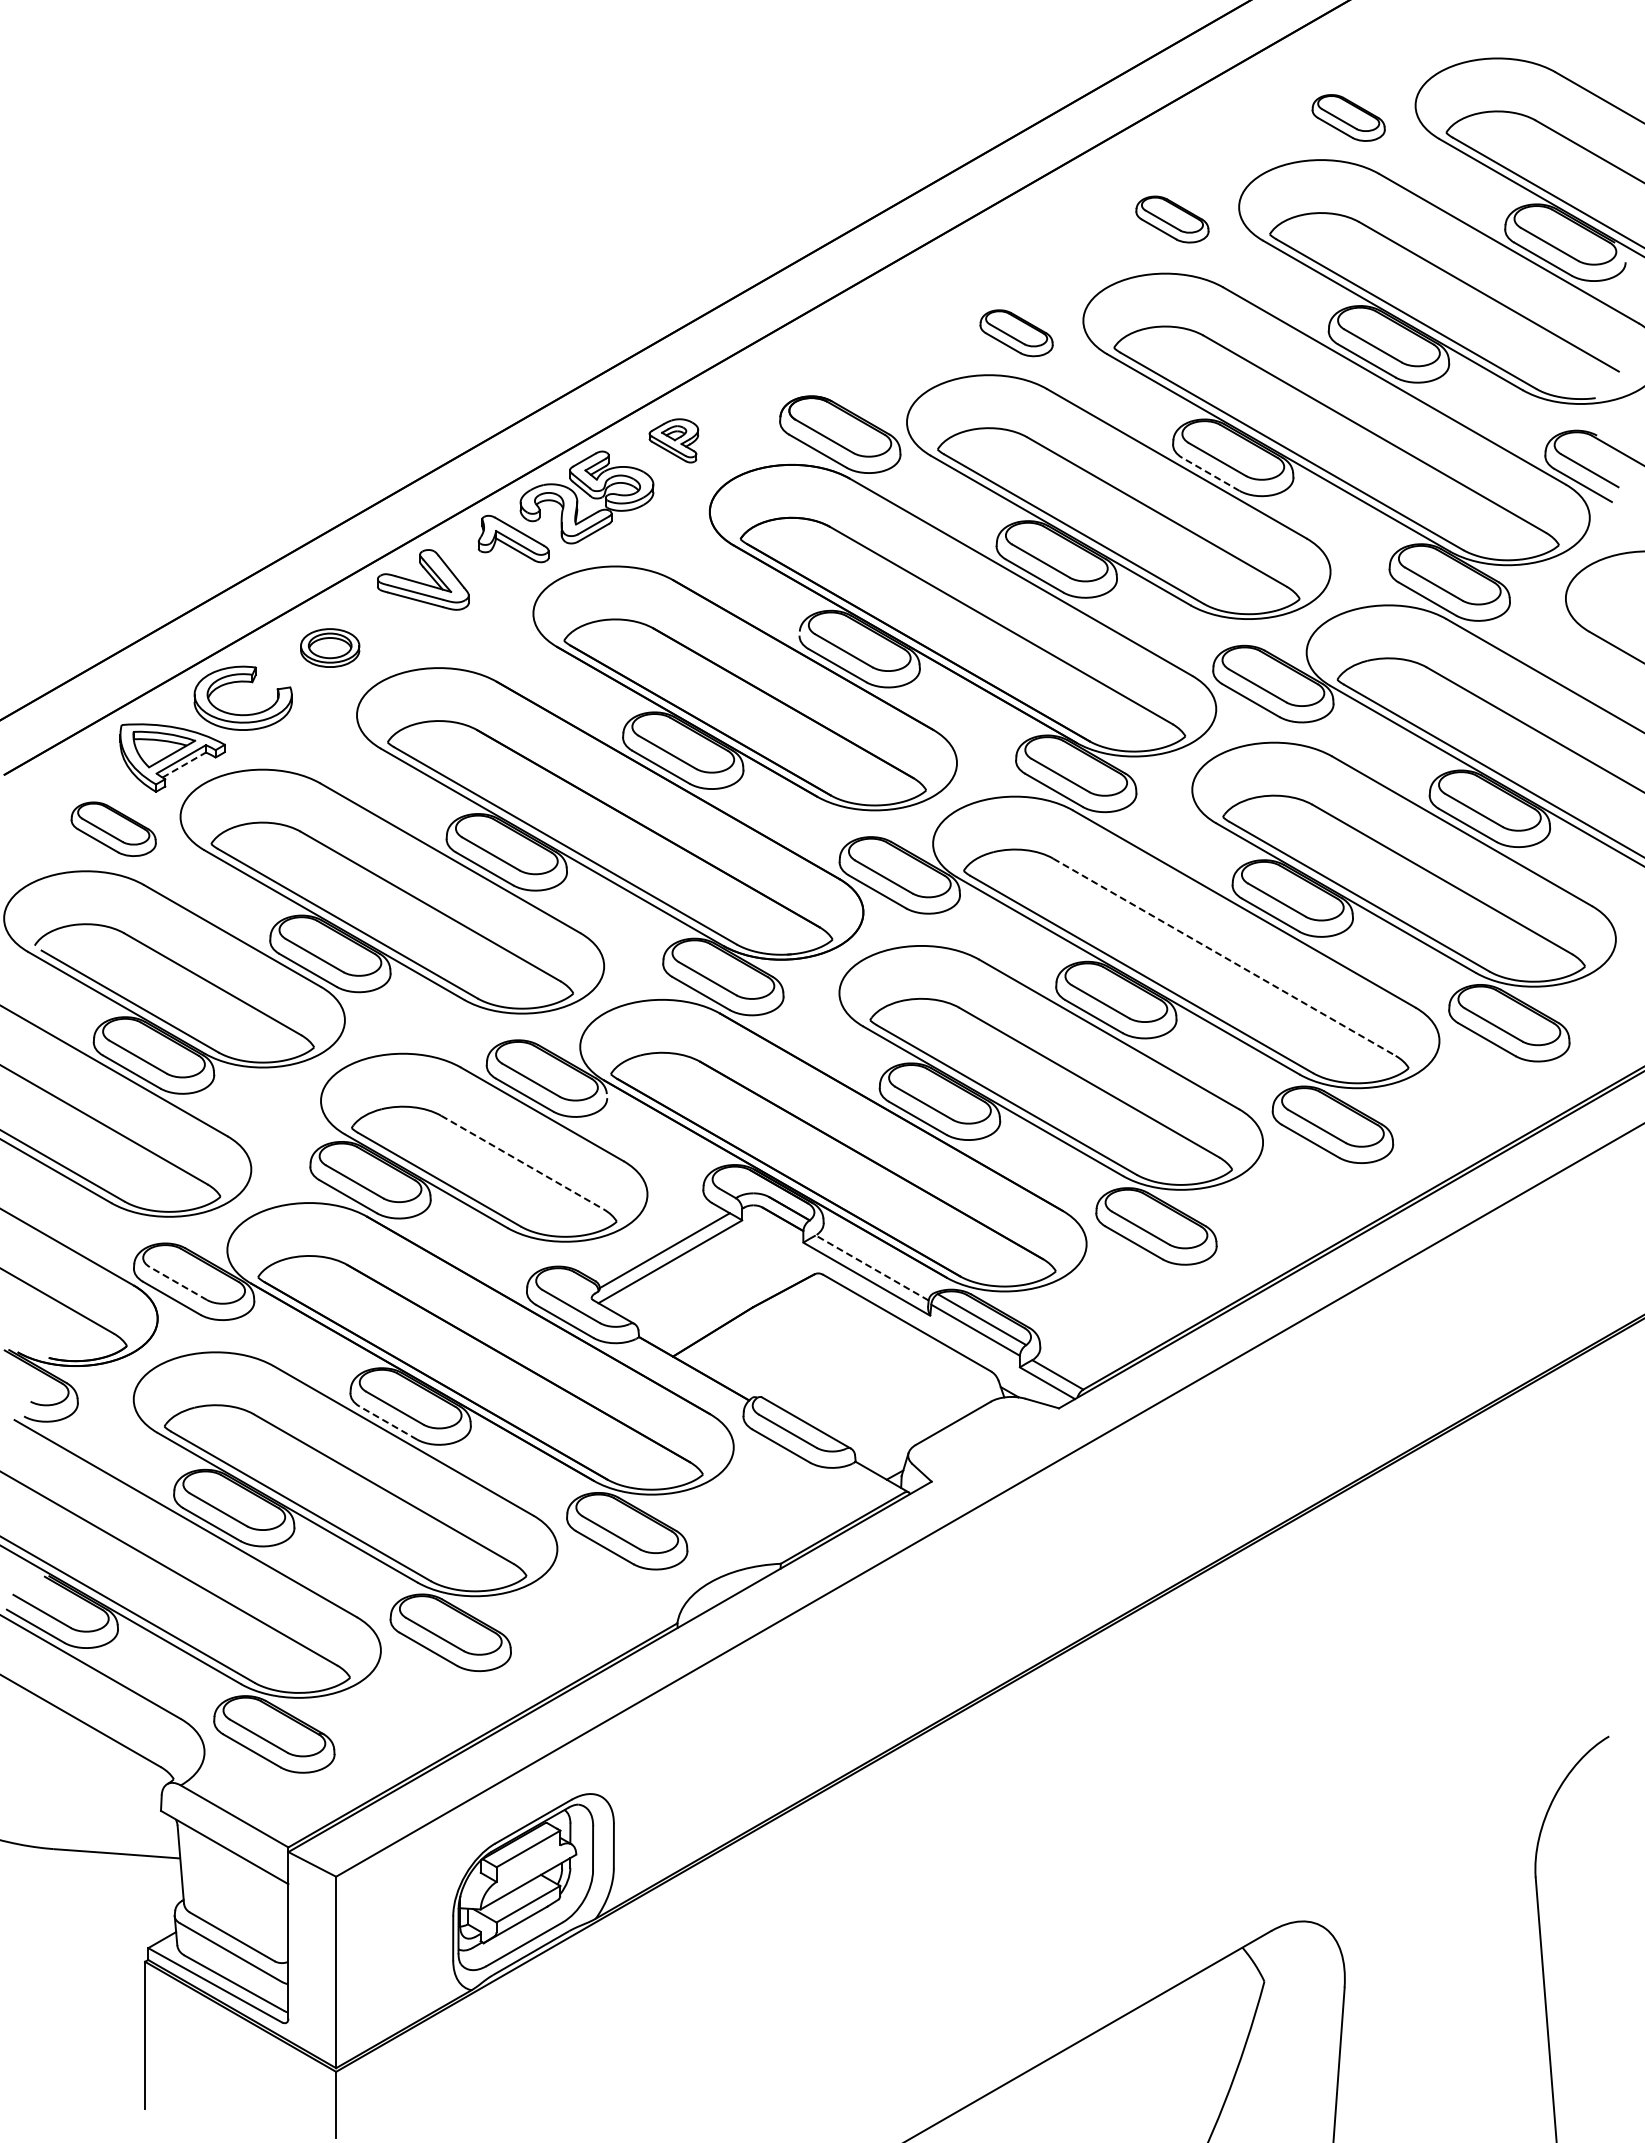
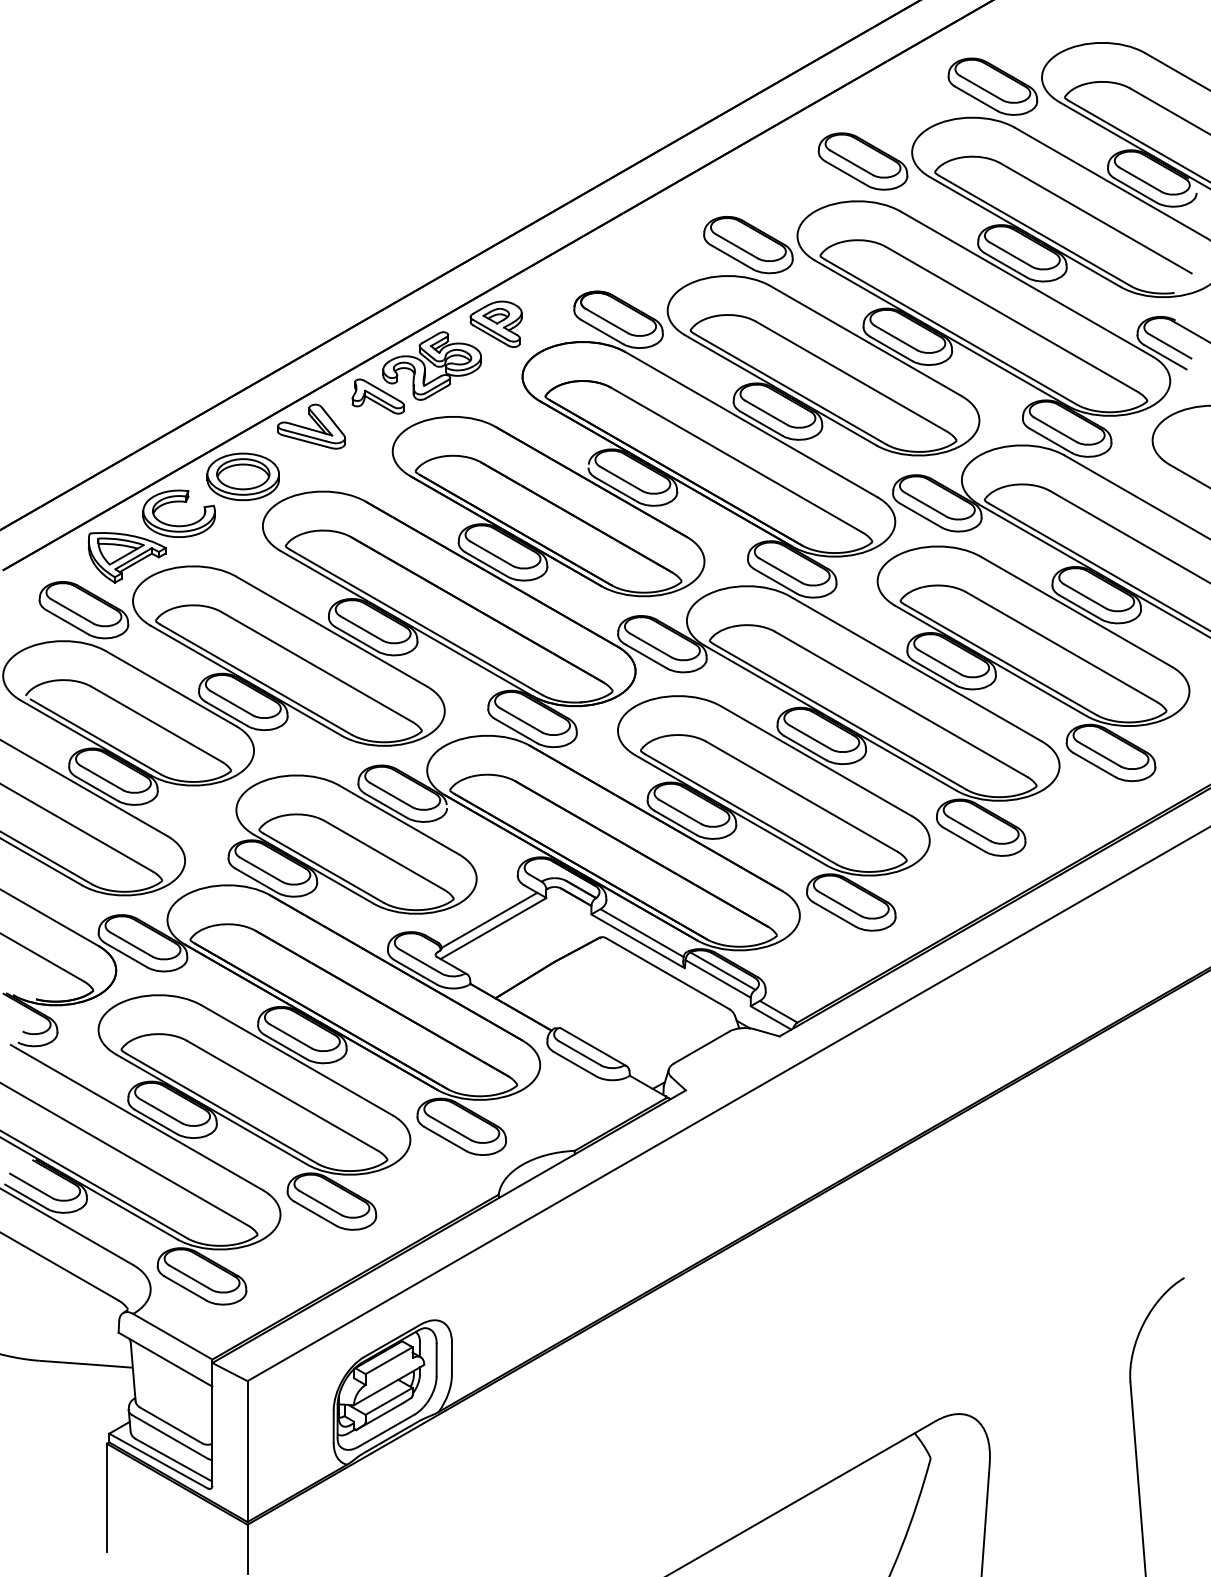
part: (1348, 117) -> (992, 86), size x1.67
part: (1172, 219) -> (863, 161), size x1.67
part: (1016, 333) -> (748, 245), size x1.67
part: (673, 440) -> (495, 324), size x1.43
line: (1210, 474) -> (891, 349), dashed -> solid
part: (329, 647) -> (242, 476), size x1.67
line: (184, 764) -> (135, 562), dashed -> solid
part: (113, 829) -> (83, 610), size x1.43
line: (1224, 957) -> (901, 704), dashed -> solid
line: (522, 1162) -> (384, 855), dashed -> solid
line: (871, 1267) -> (641, 932), dashed -> solid
line: (177, 1283) -> (130, 944), dashed -> solid
line: (387, 1422) -> (285, 1046), dashed -> solid

